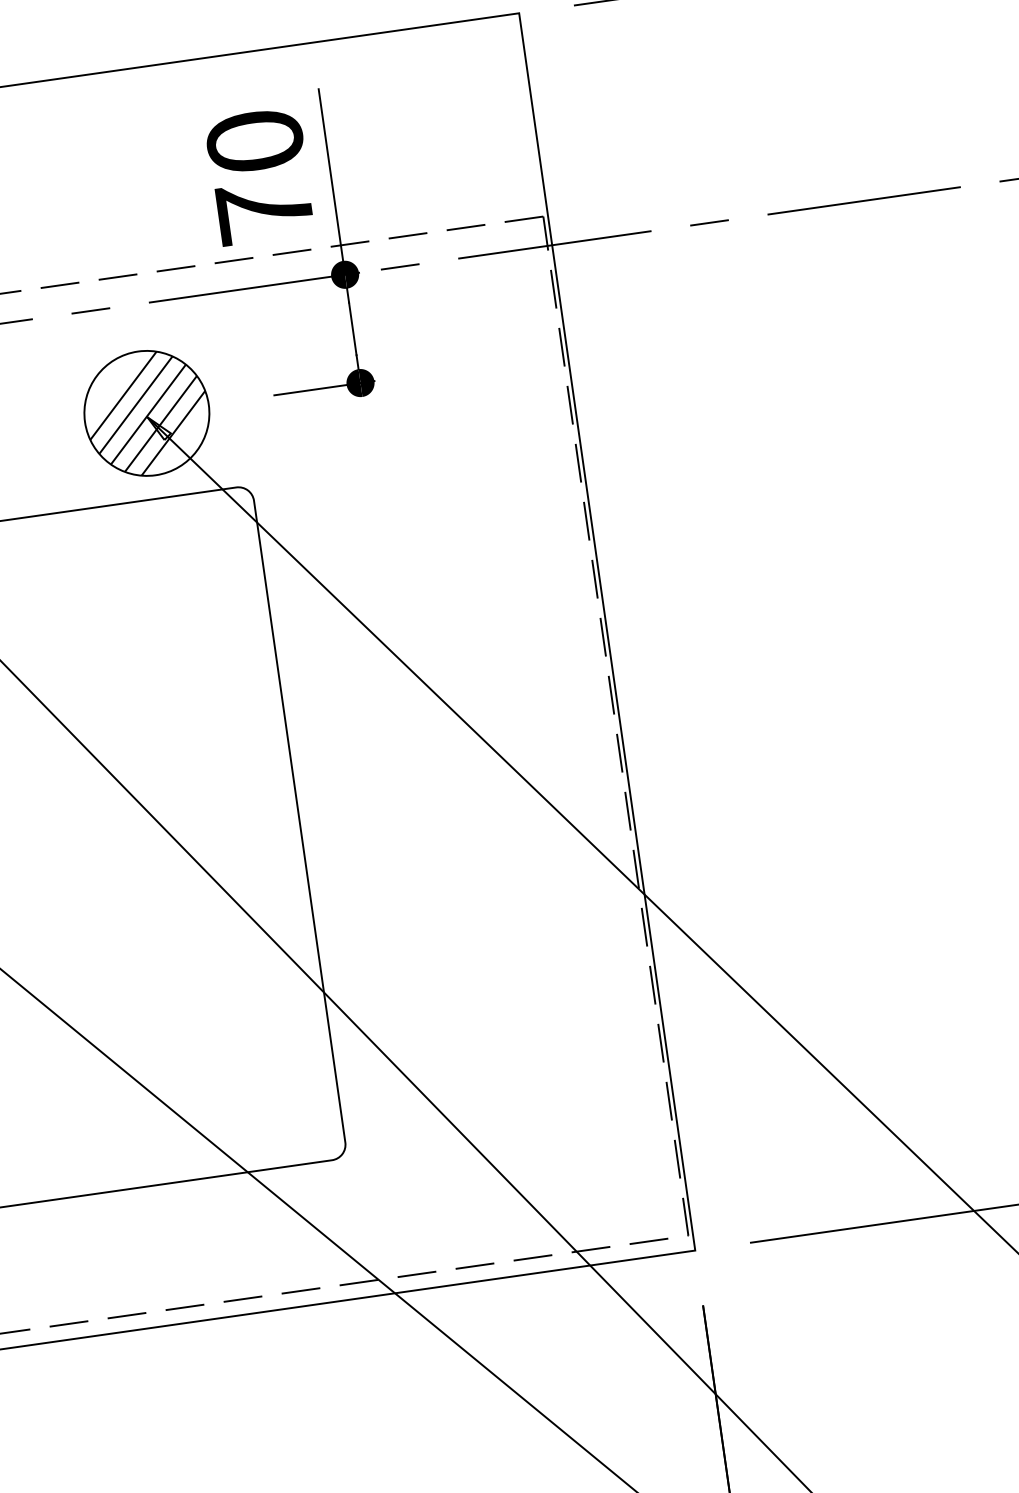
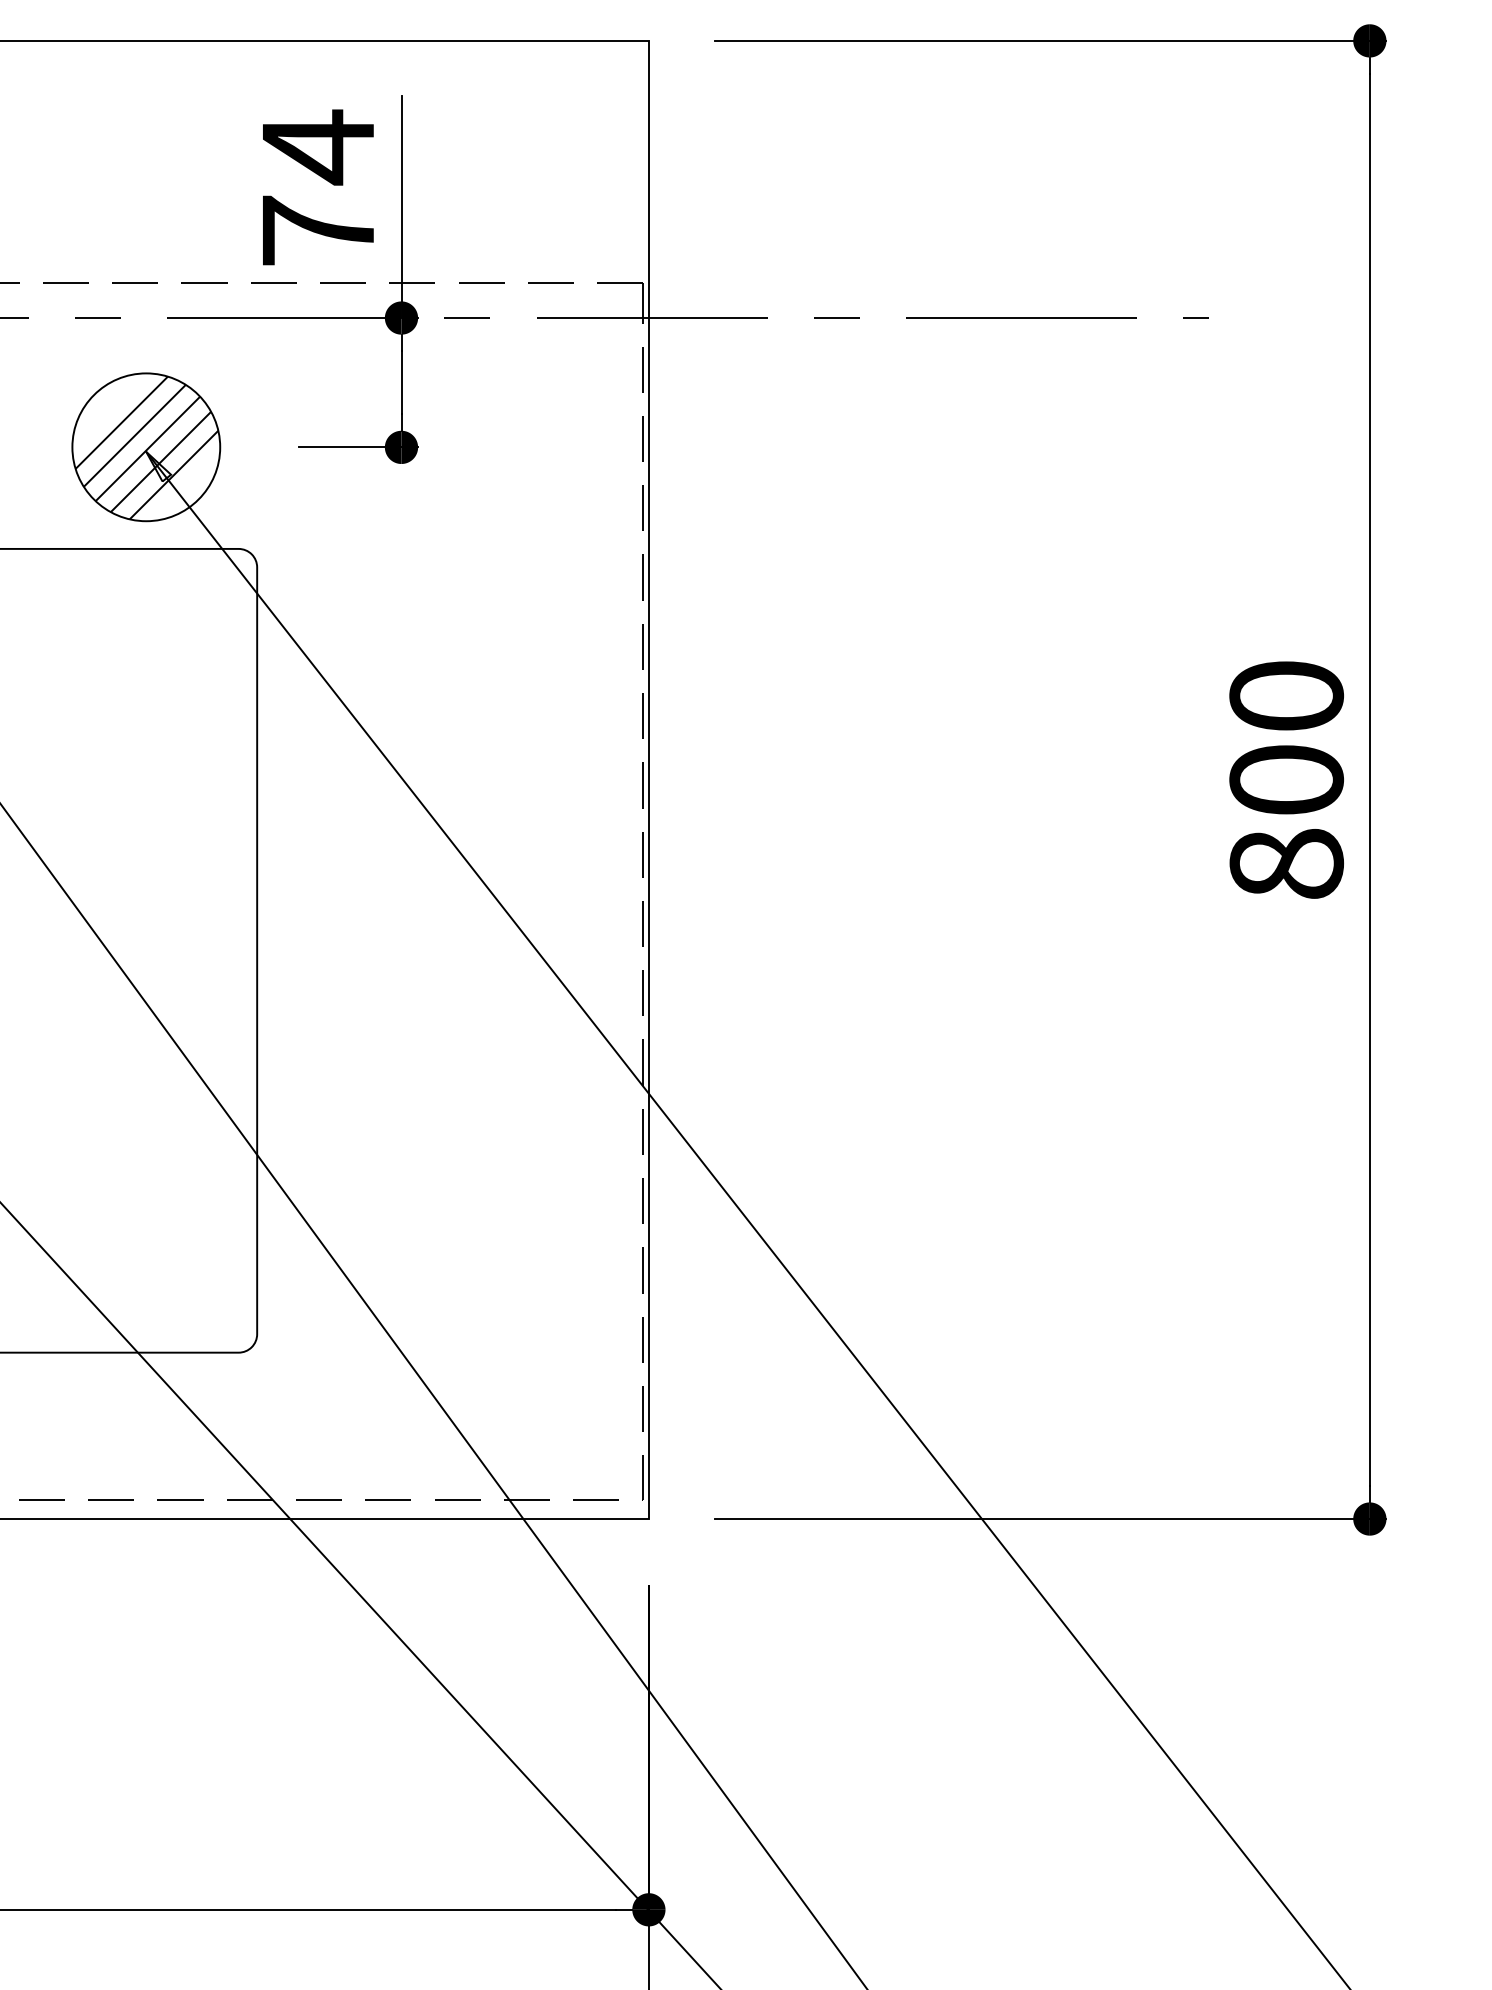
text: (255, 141) -> (318, 147), 70 -> 74

